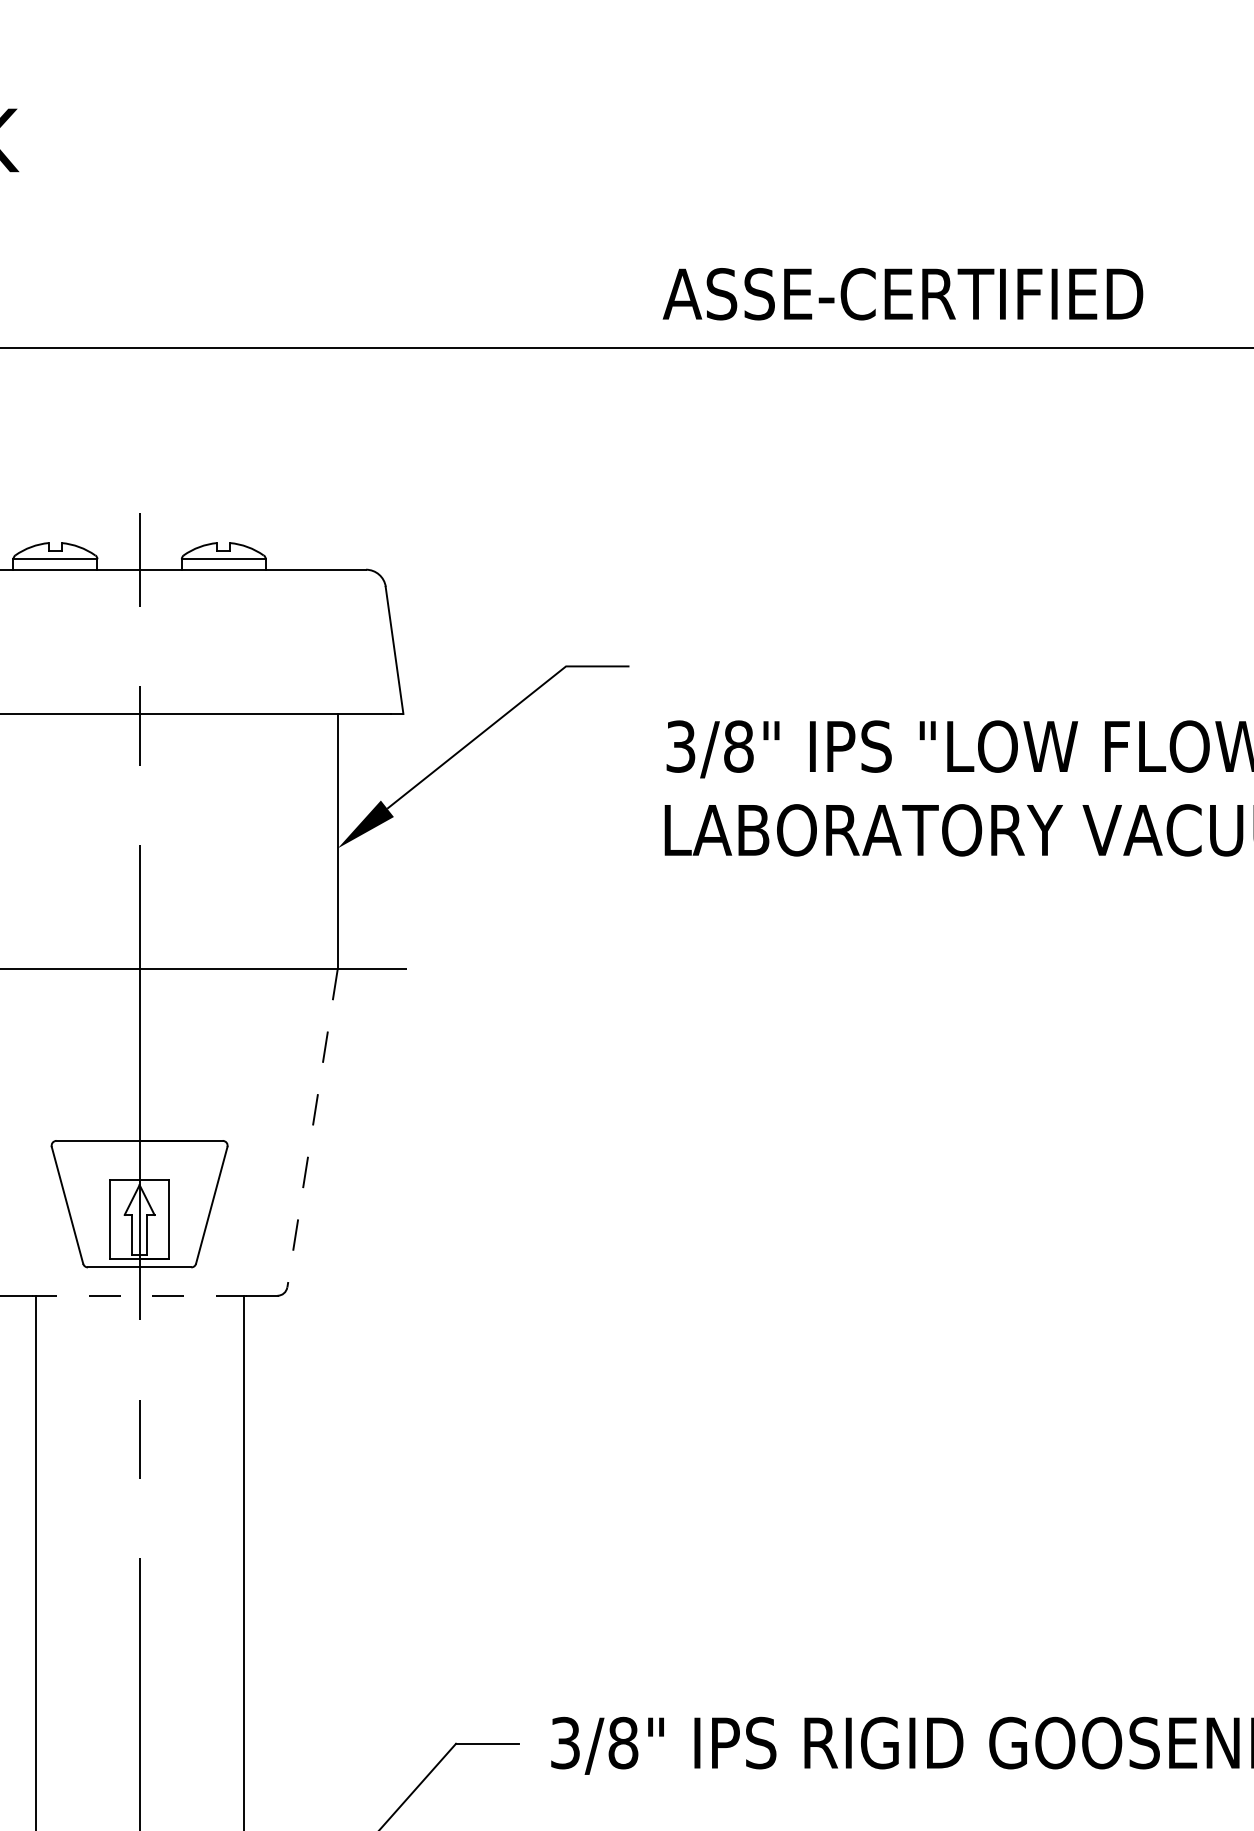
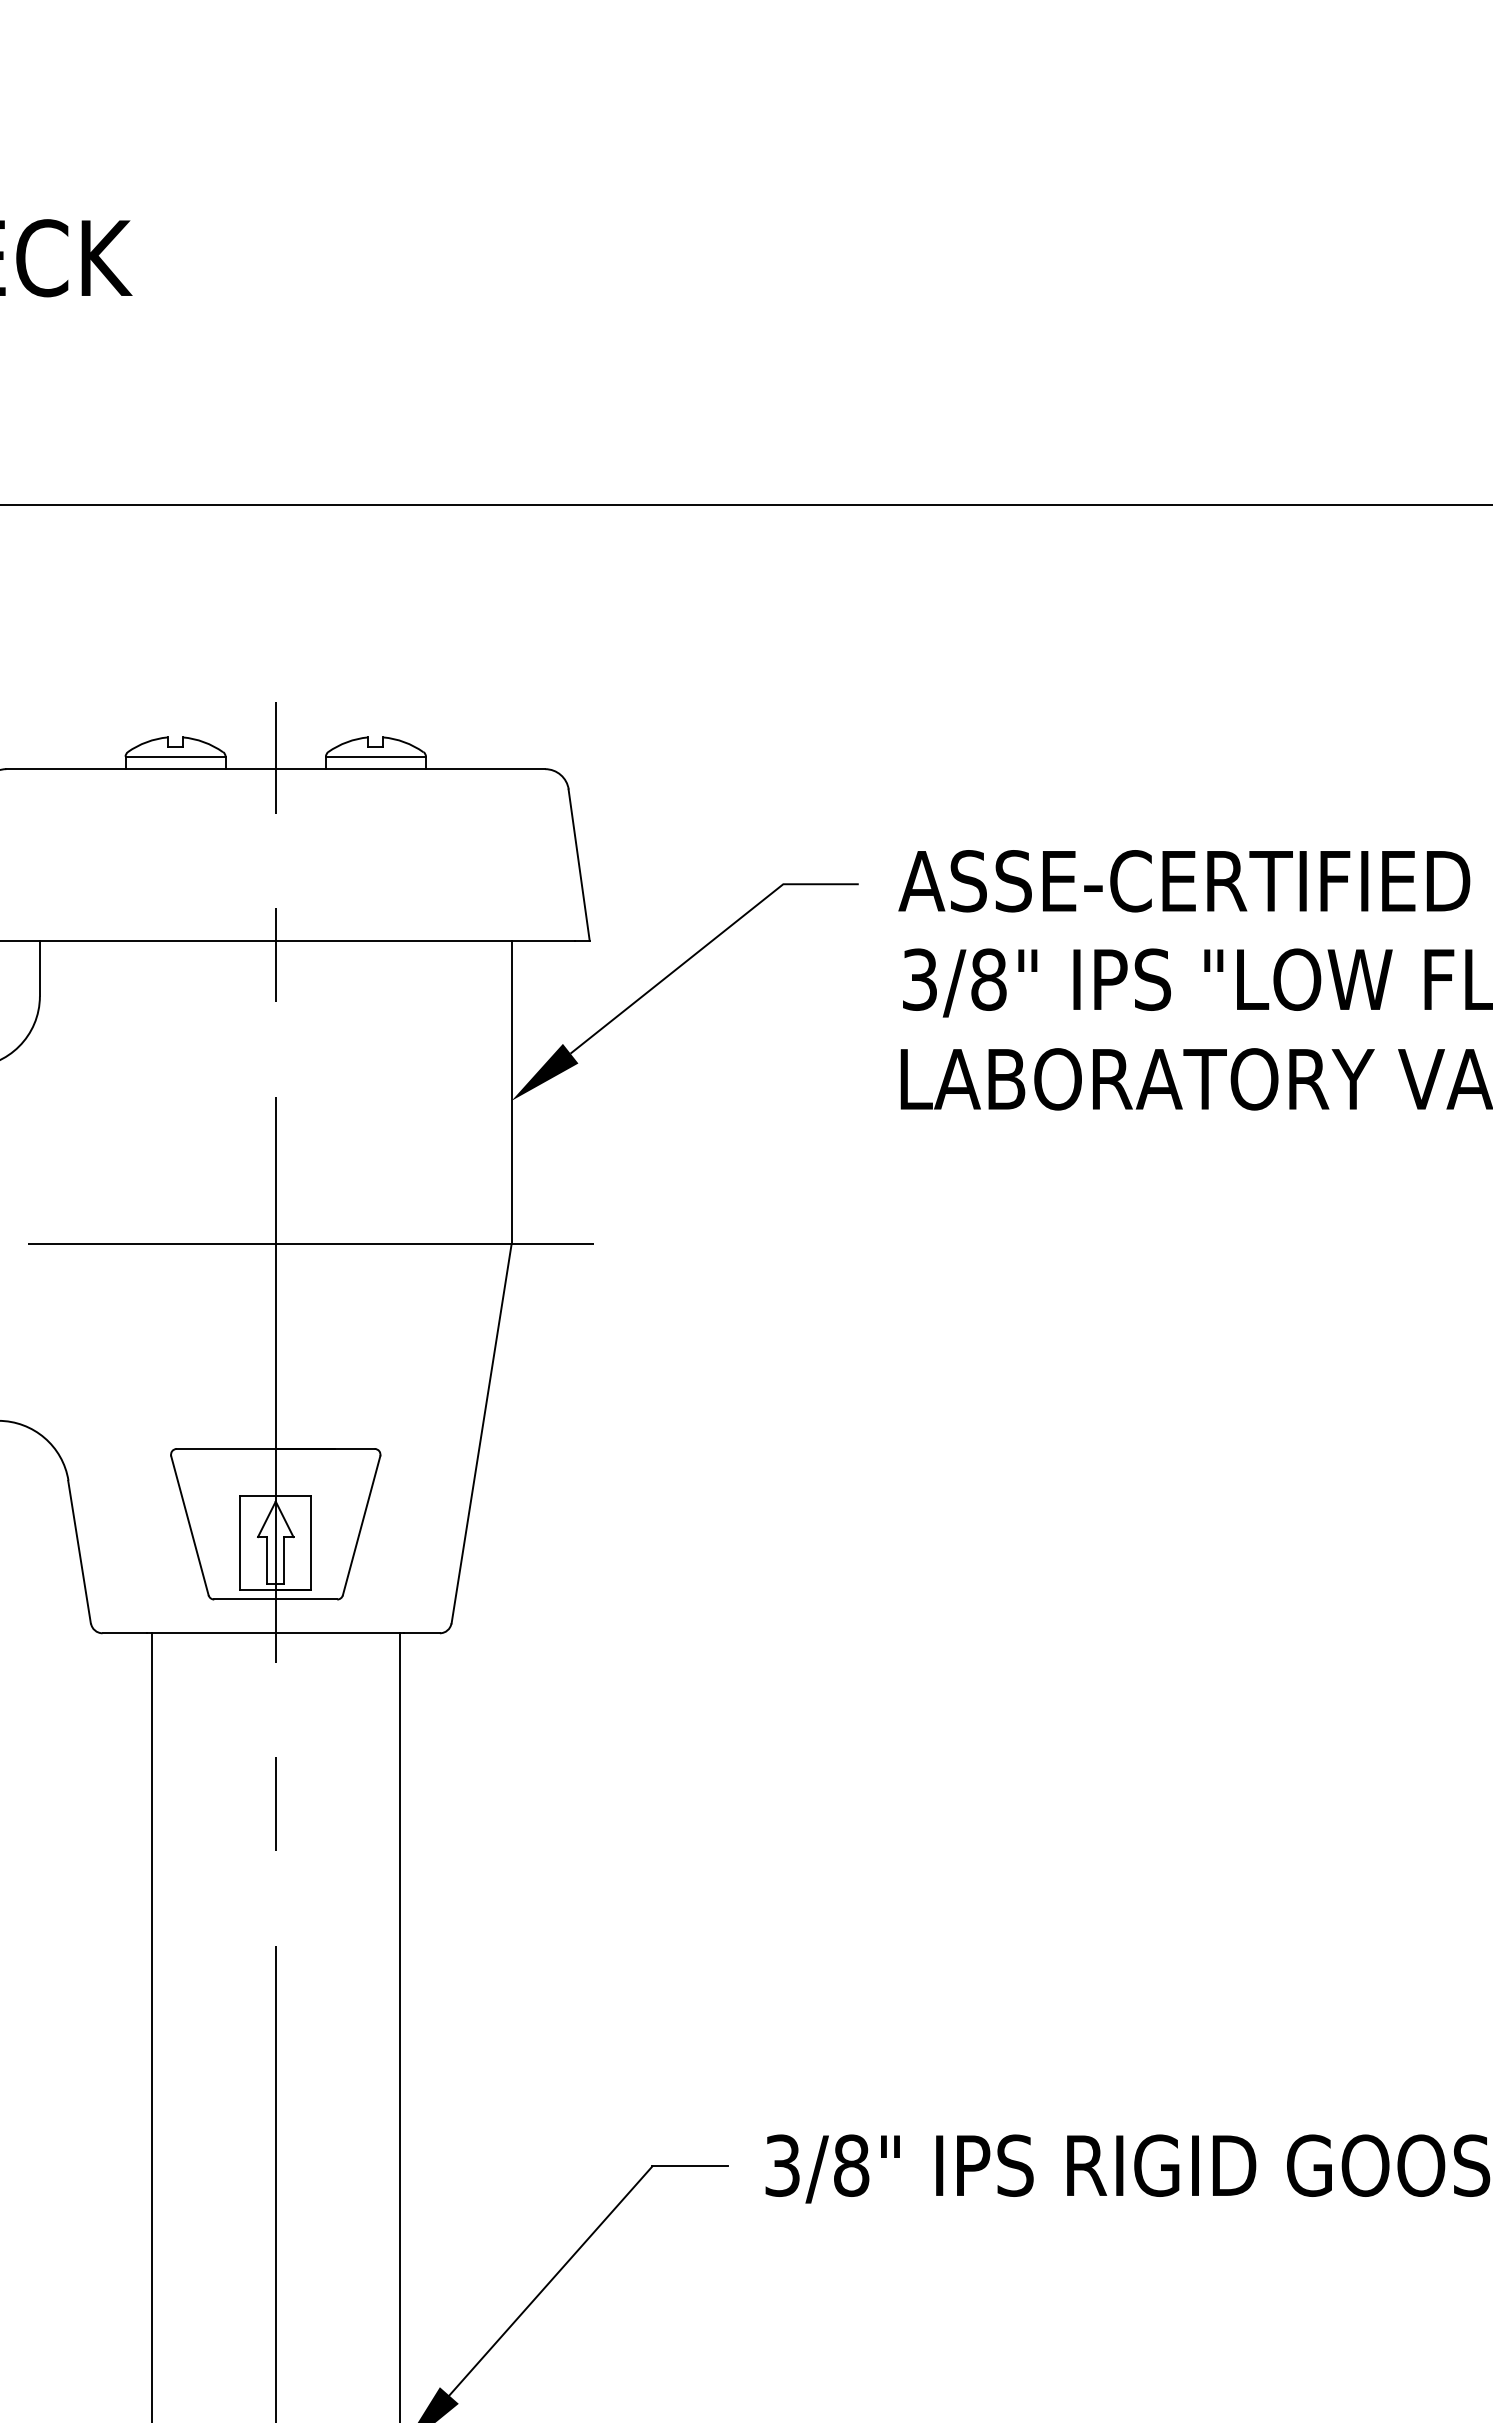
text: (903, 294) -> (1184, 881), moved
line: (312, 1127) -> (481, 1433), dashed -> solid
line: (139, 1295) -> (275, 1633), dashed -> solid

